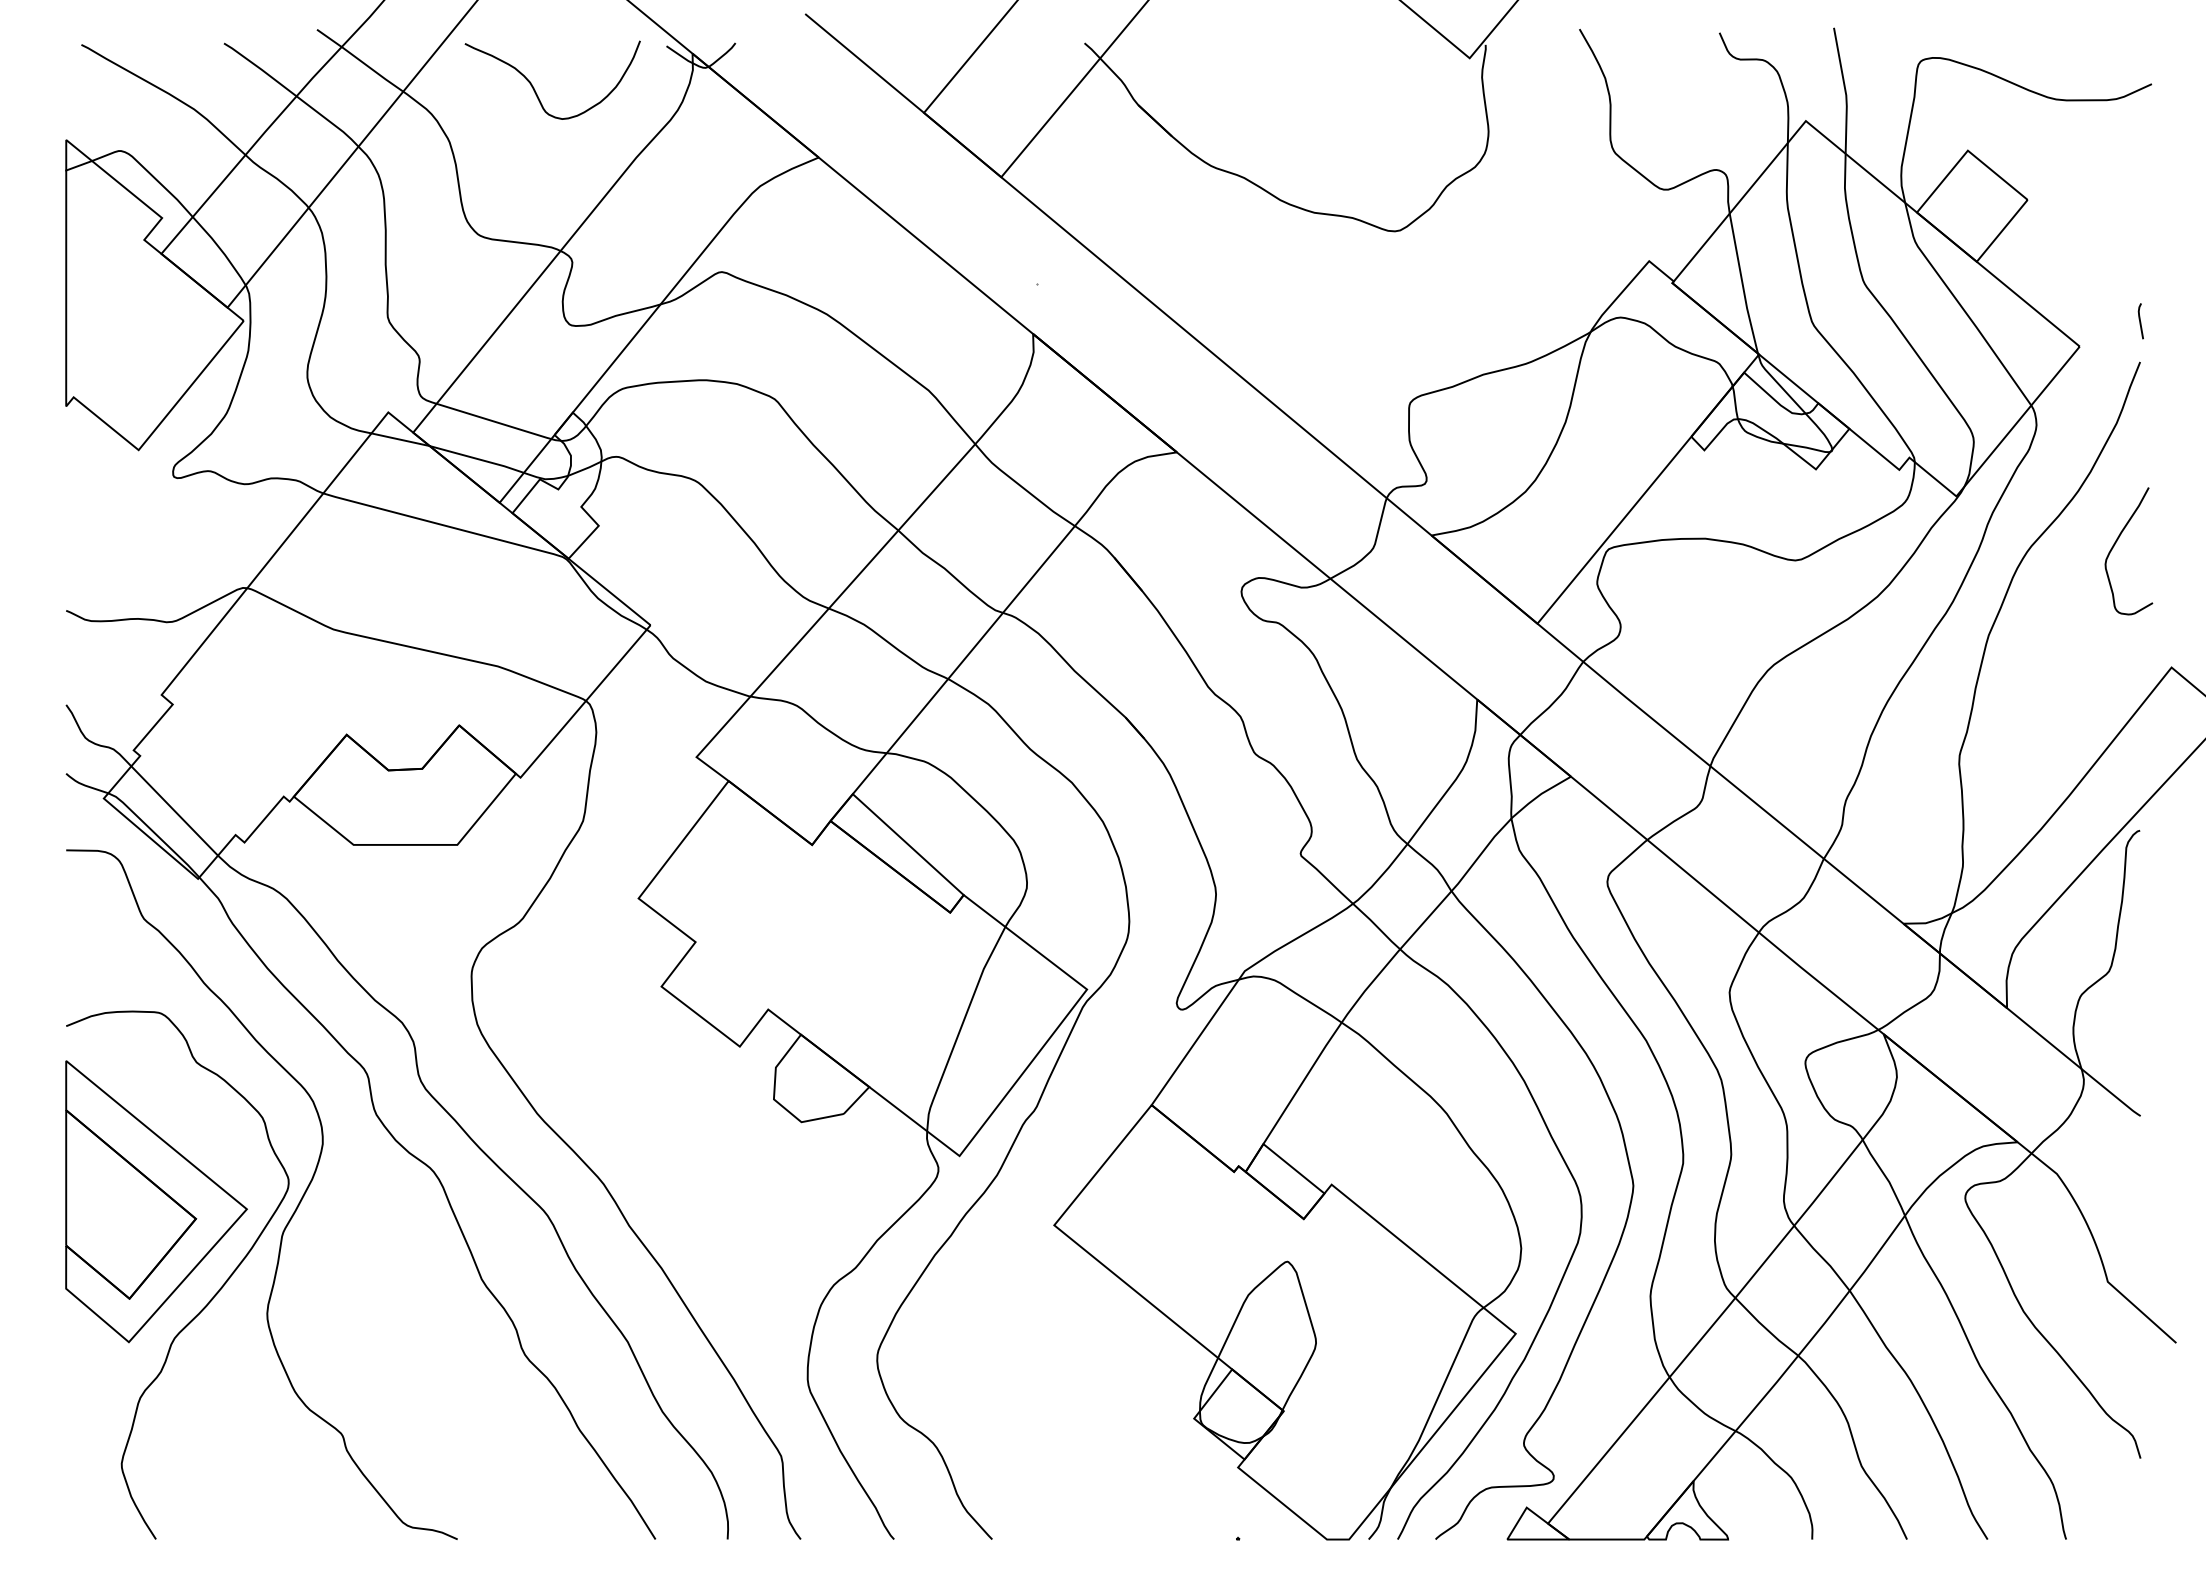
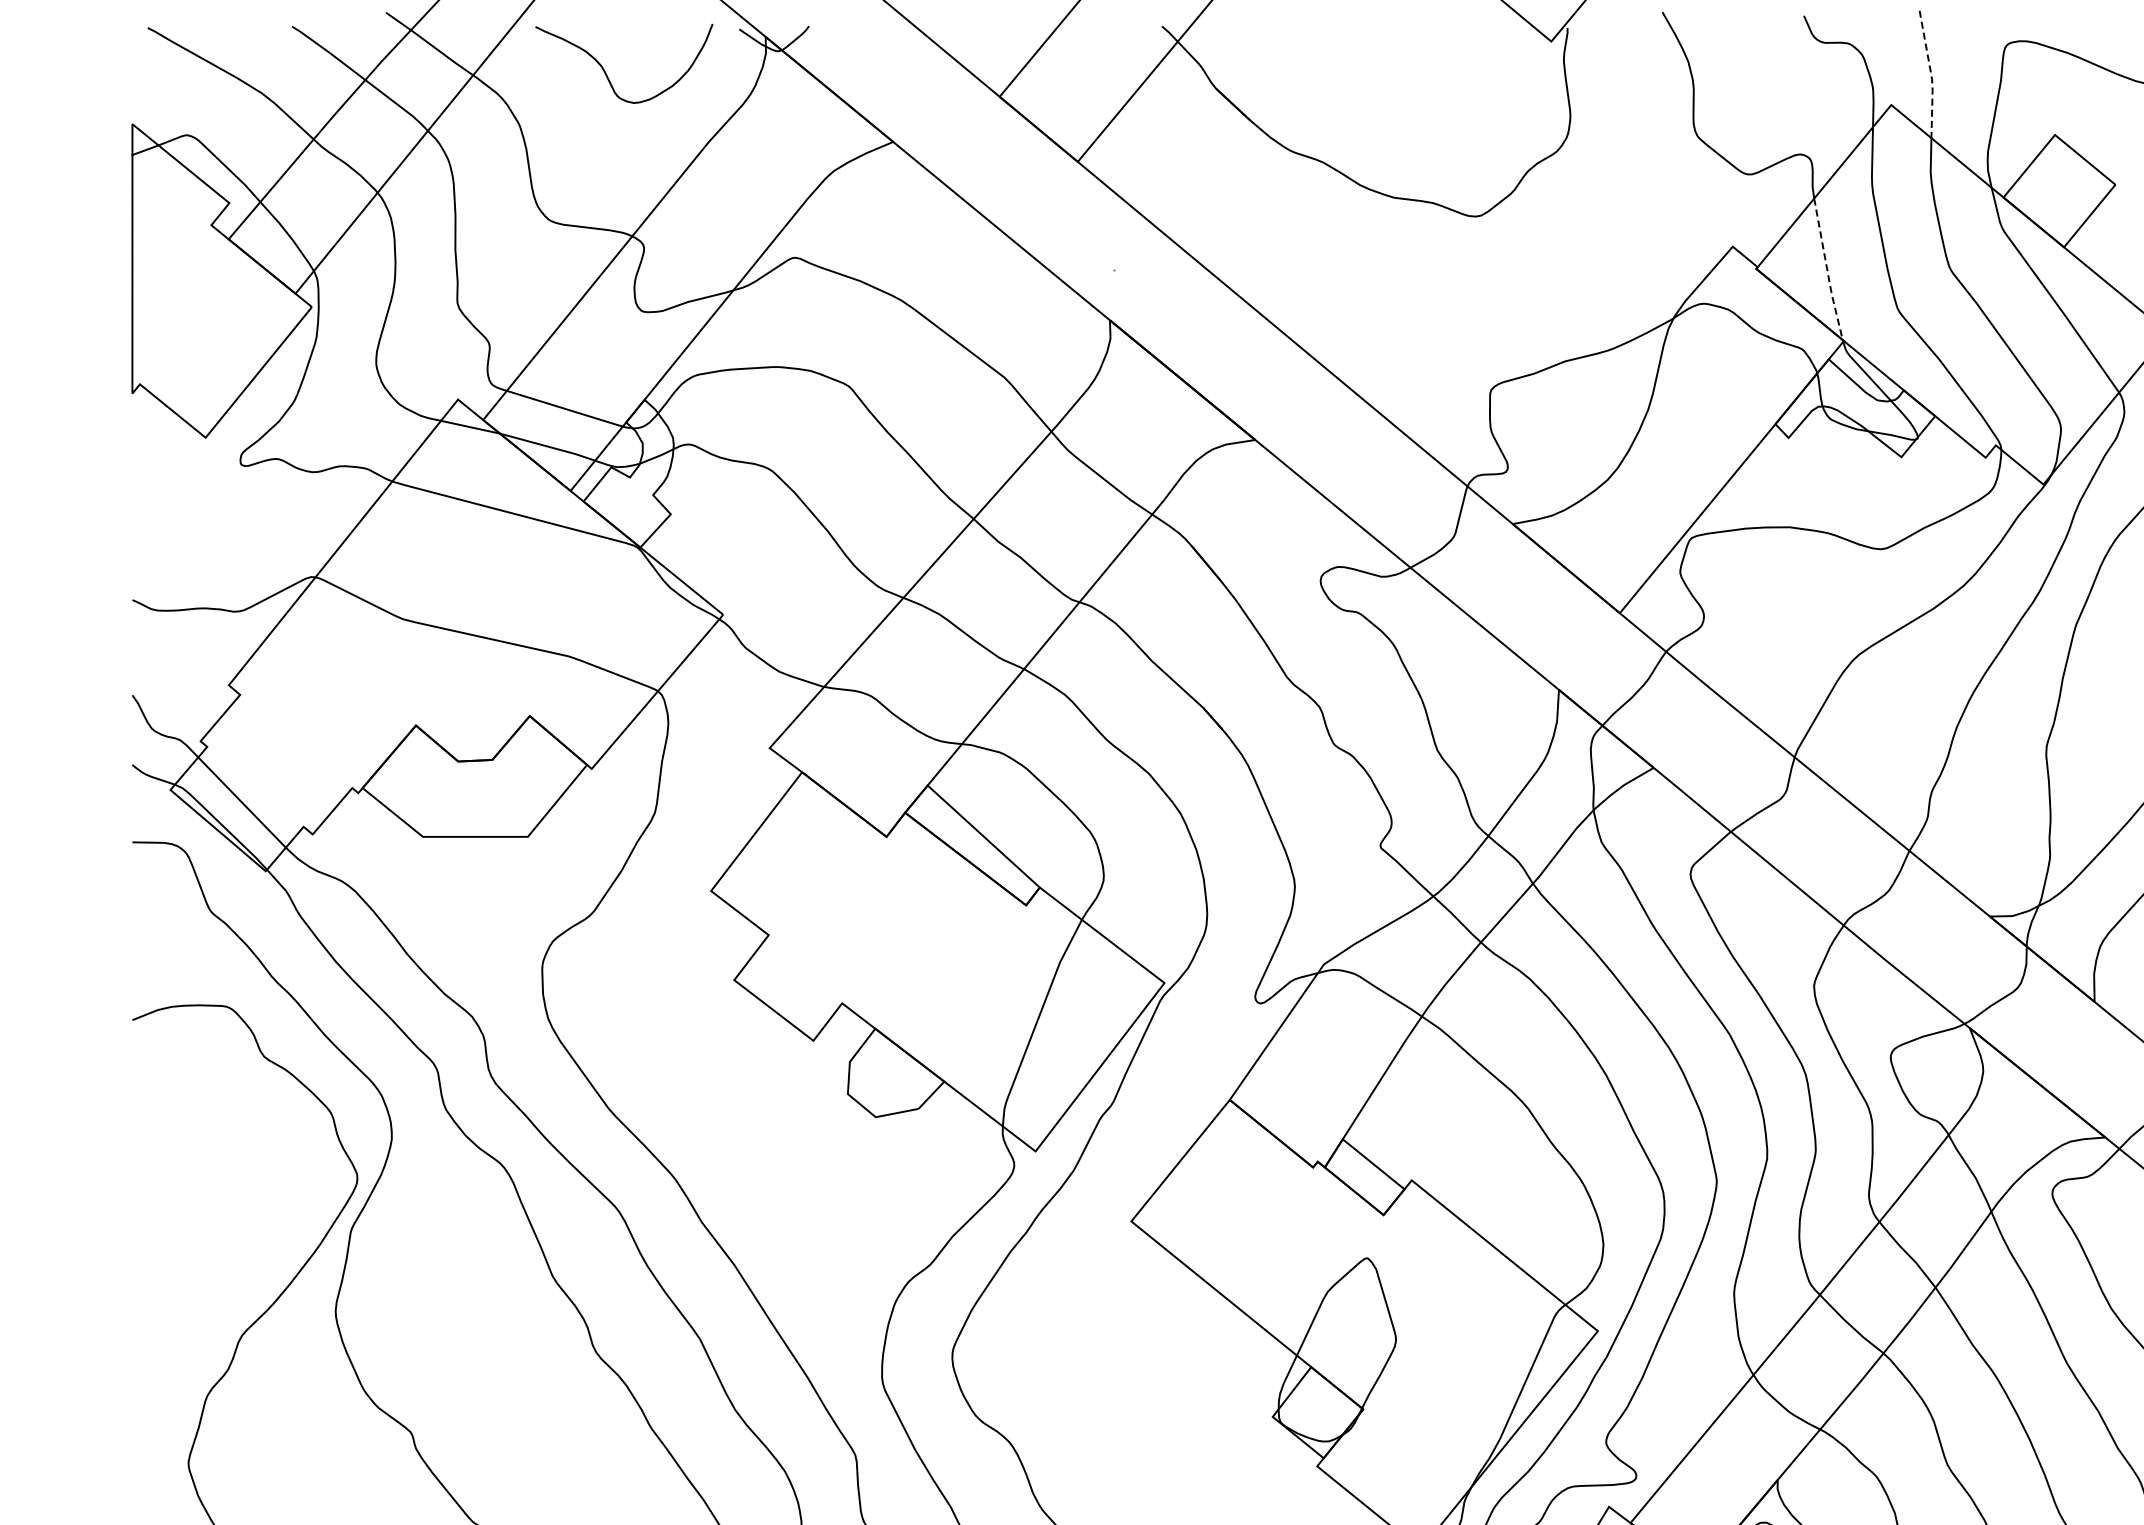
line: (1845, 92) -> (1931, 76), solid -> dashed
line: (1742, 285) -> (1827, 271), solid -> dashed
part: (156, 1201) -> (223, 1197), removed

